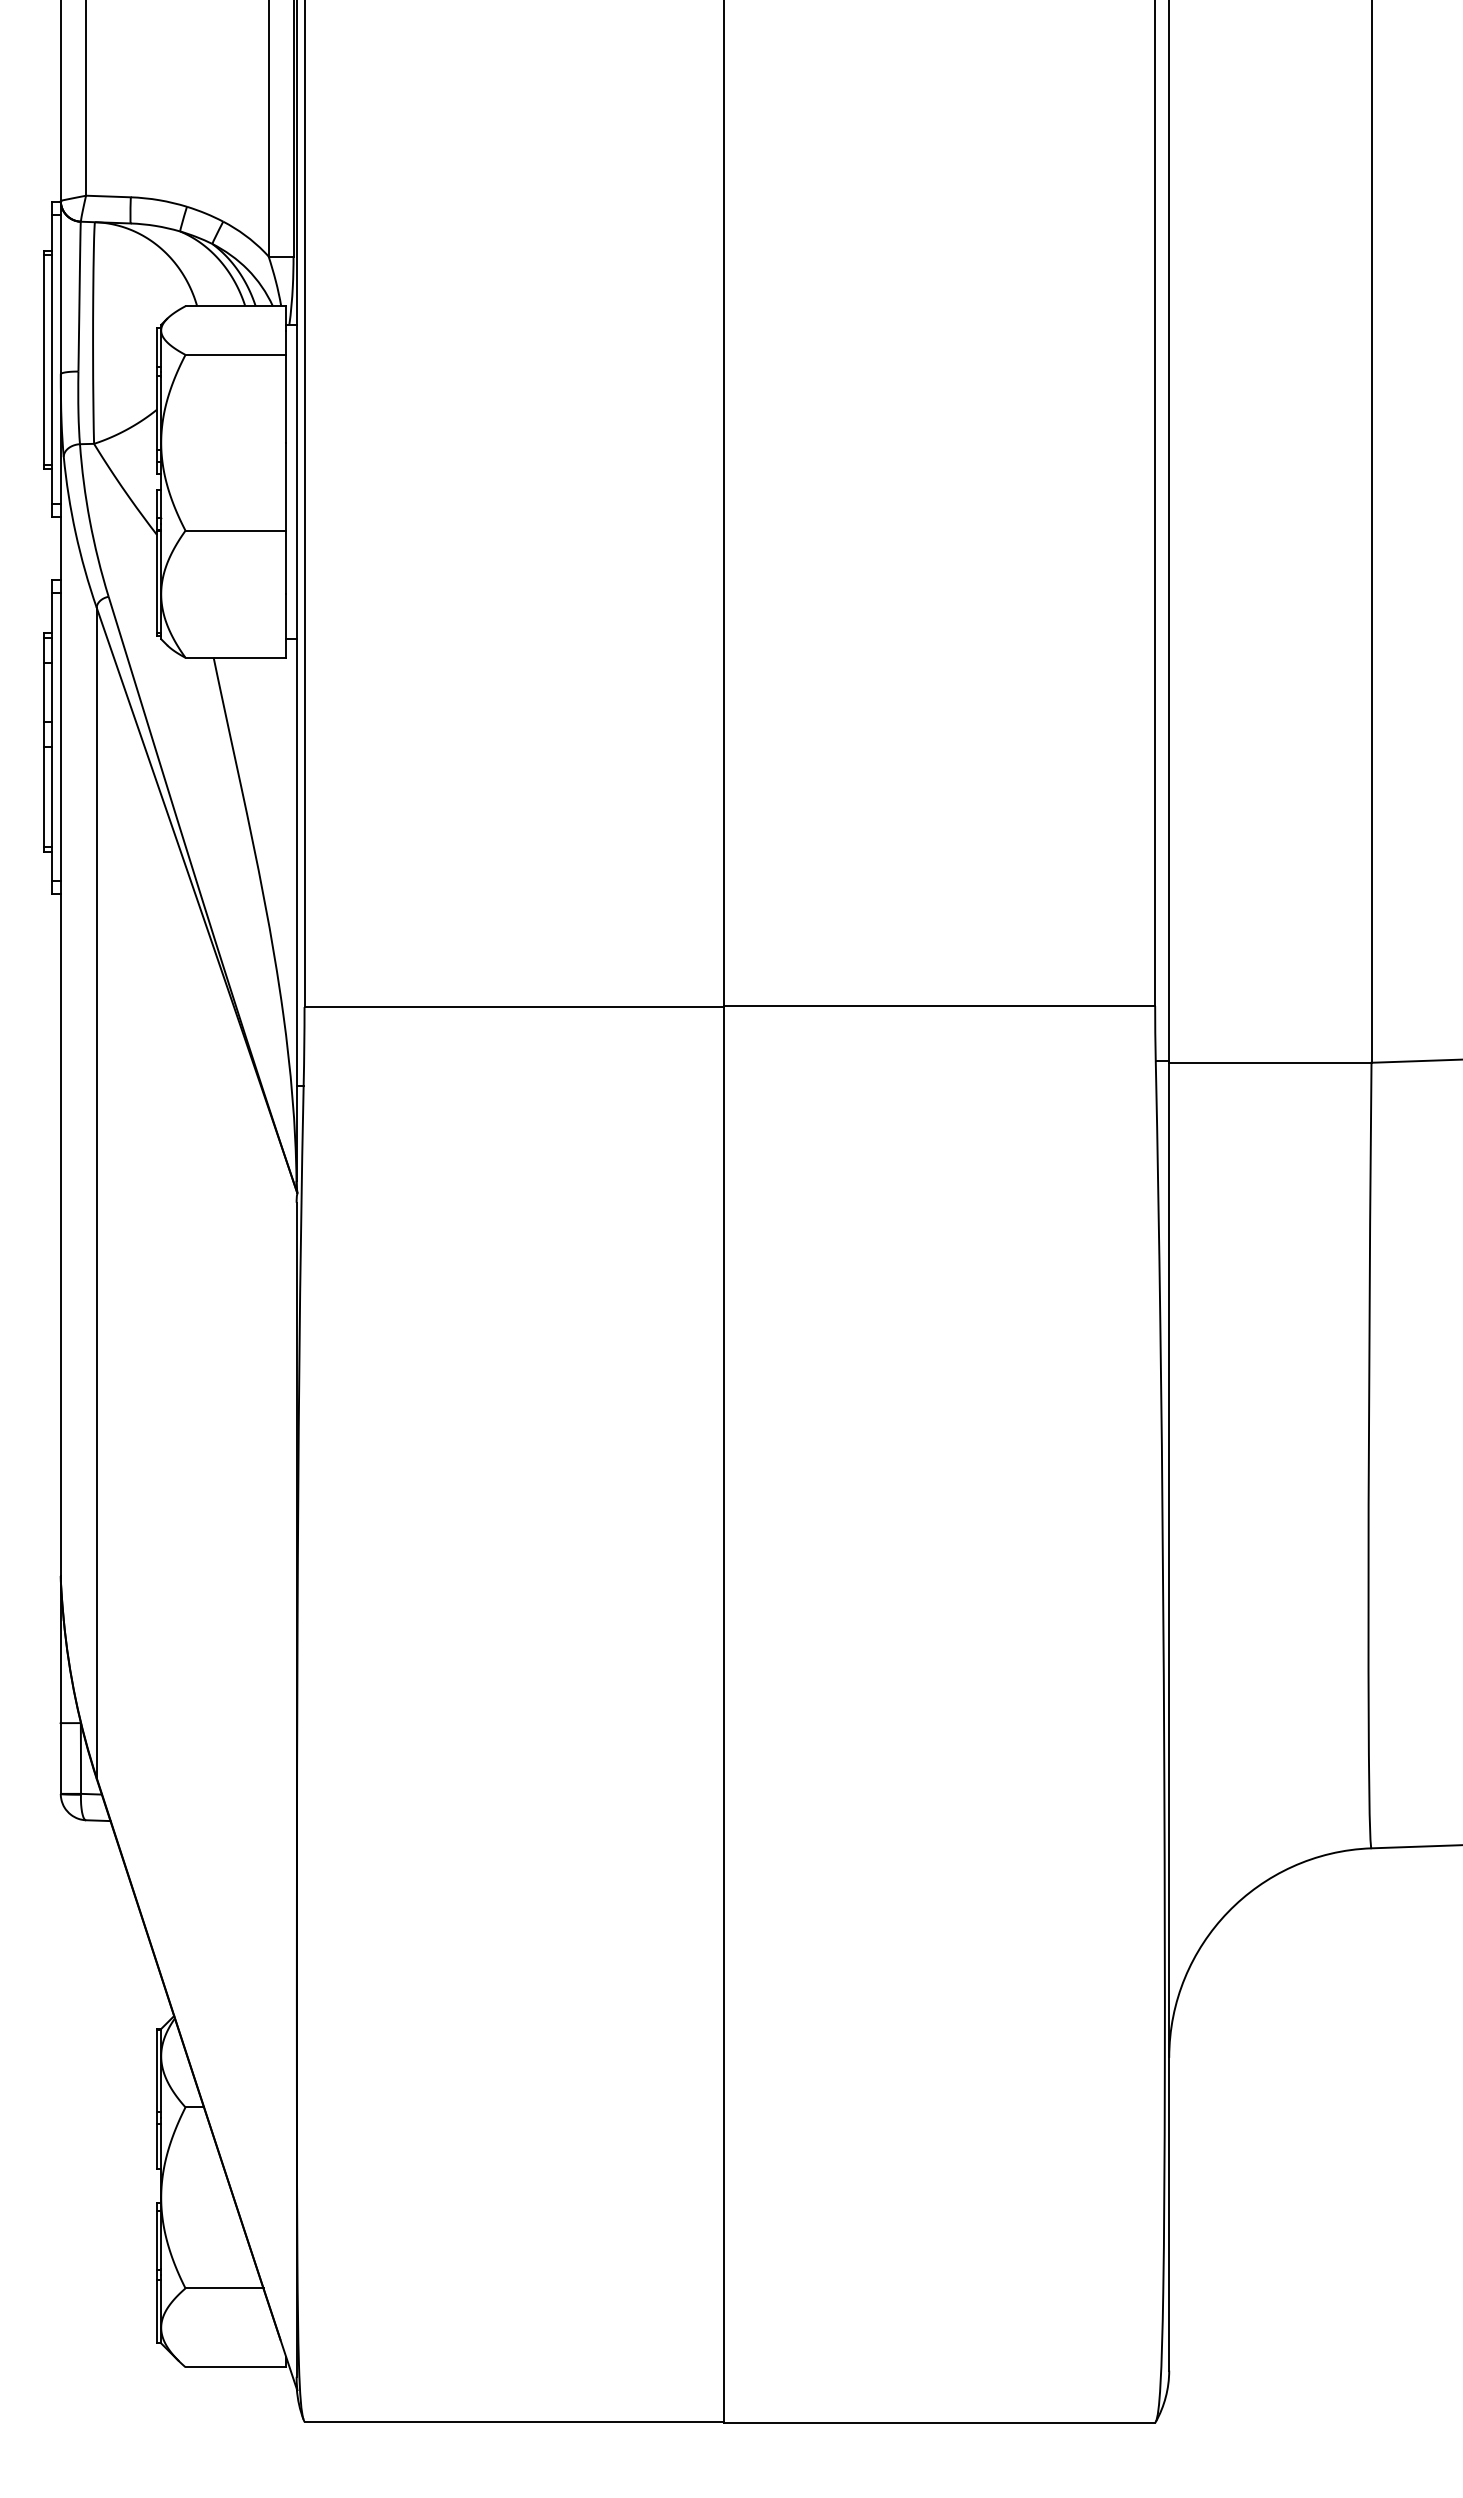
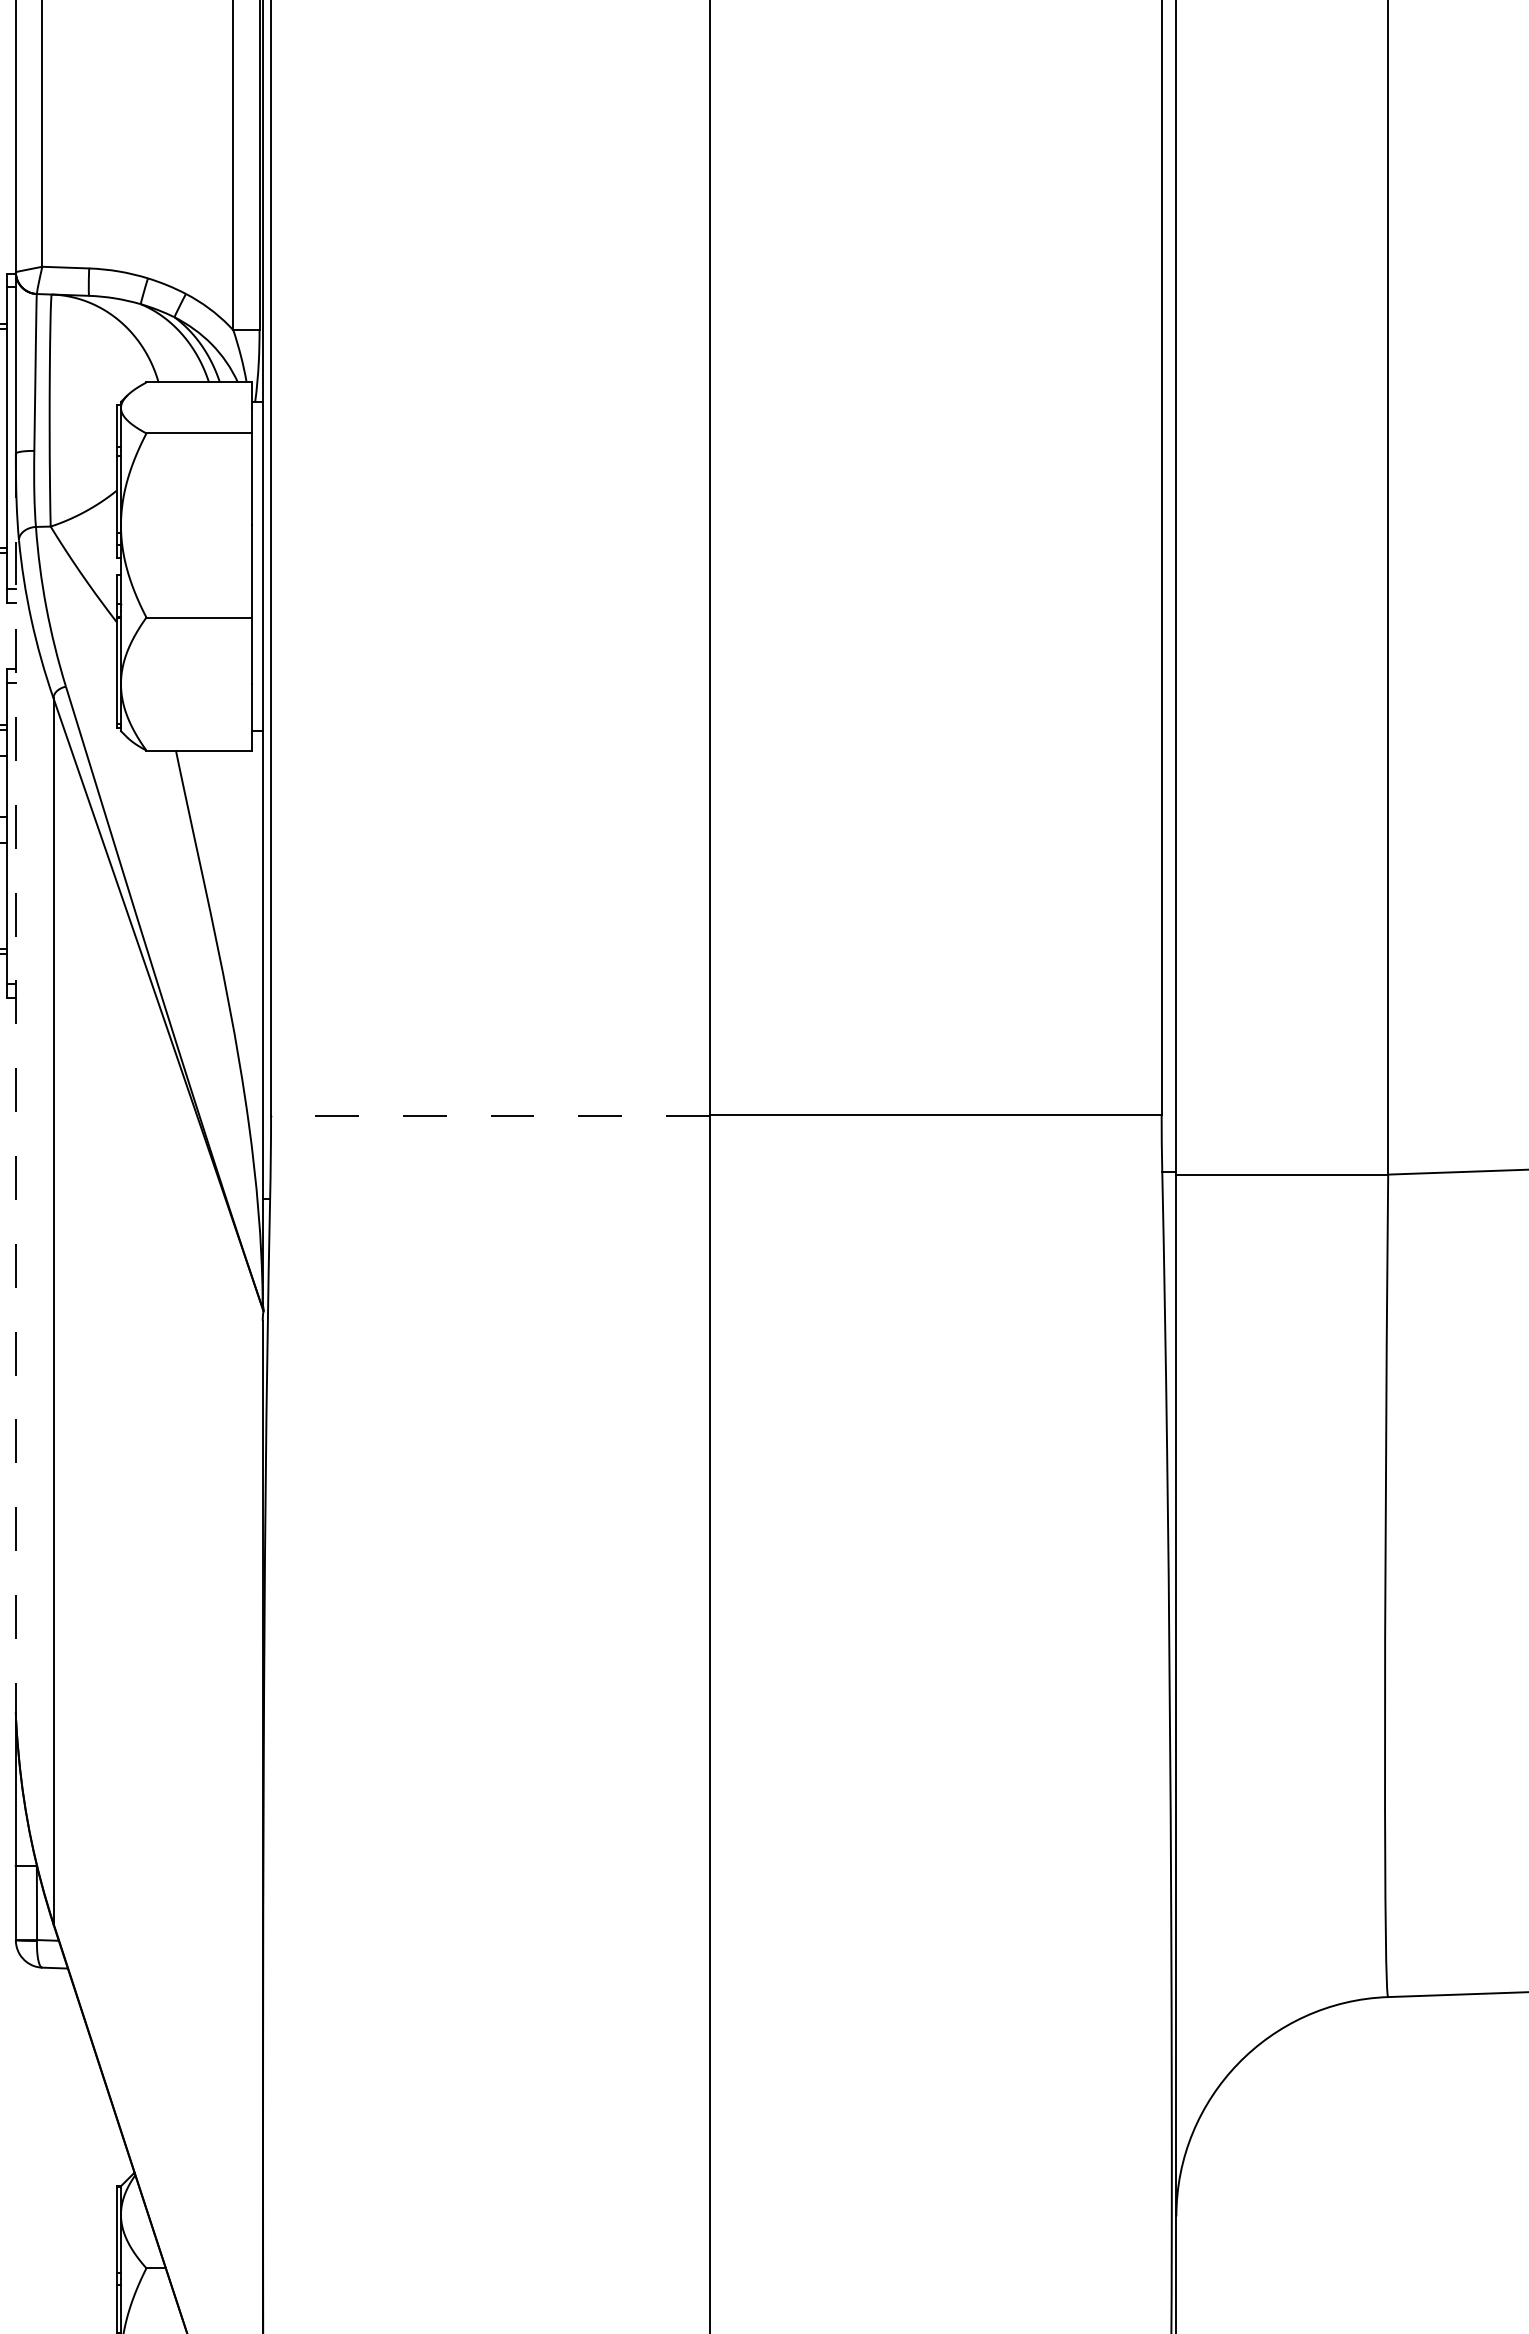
line: (60, 975) -> (15, 1083), solid -> dashed
line: (514, 1007) -> (490, 1116), solid -> dashed

